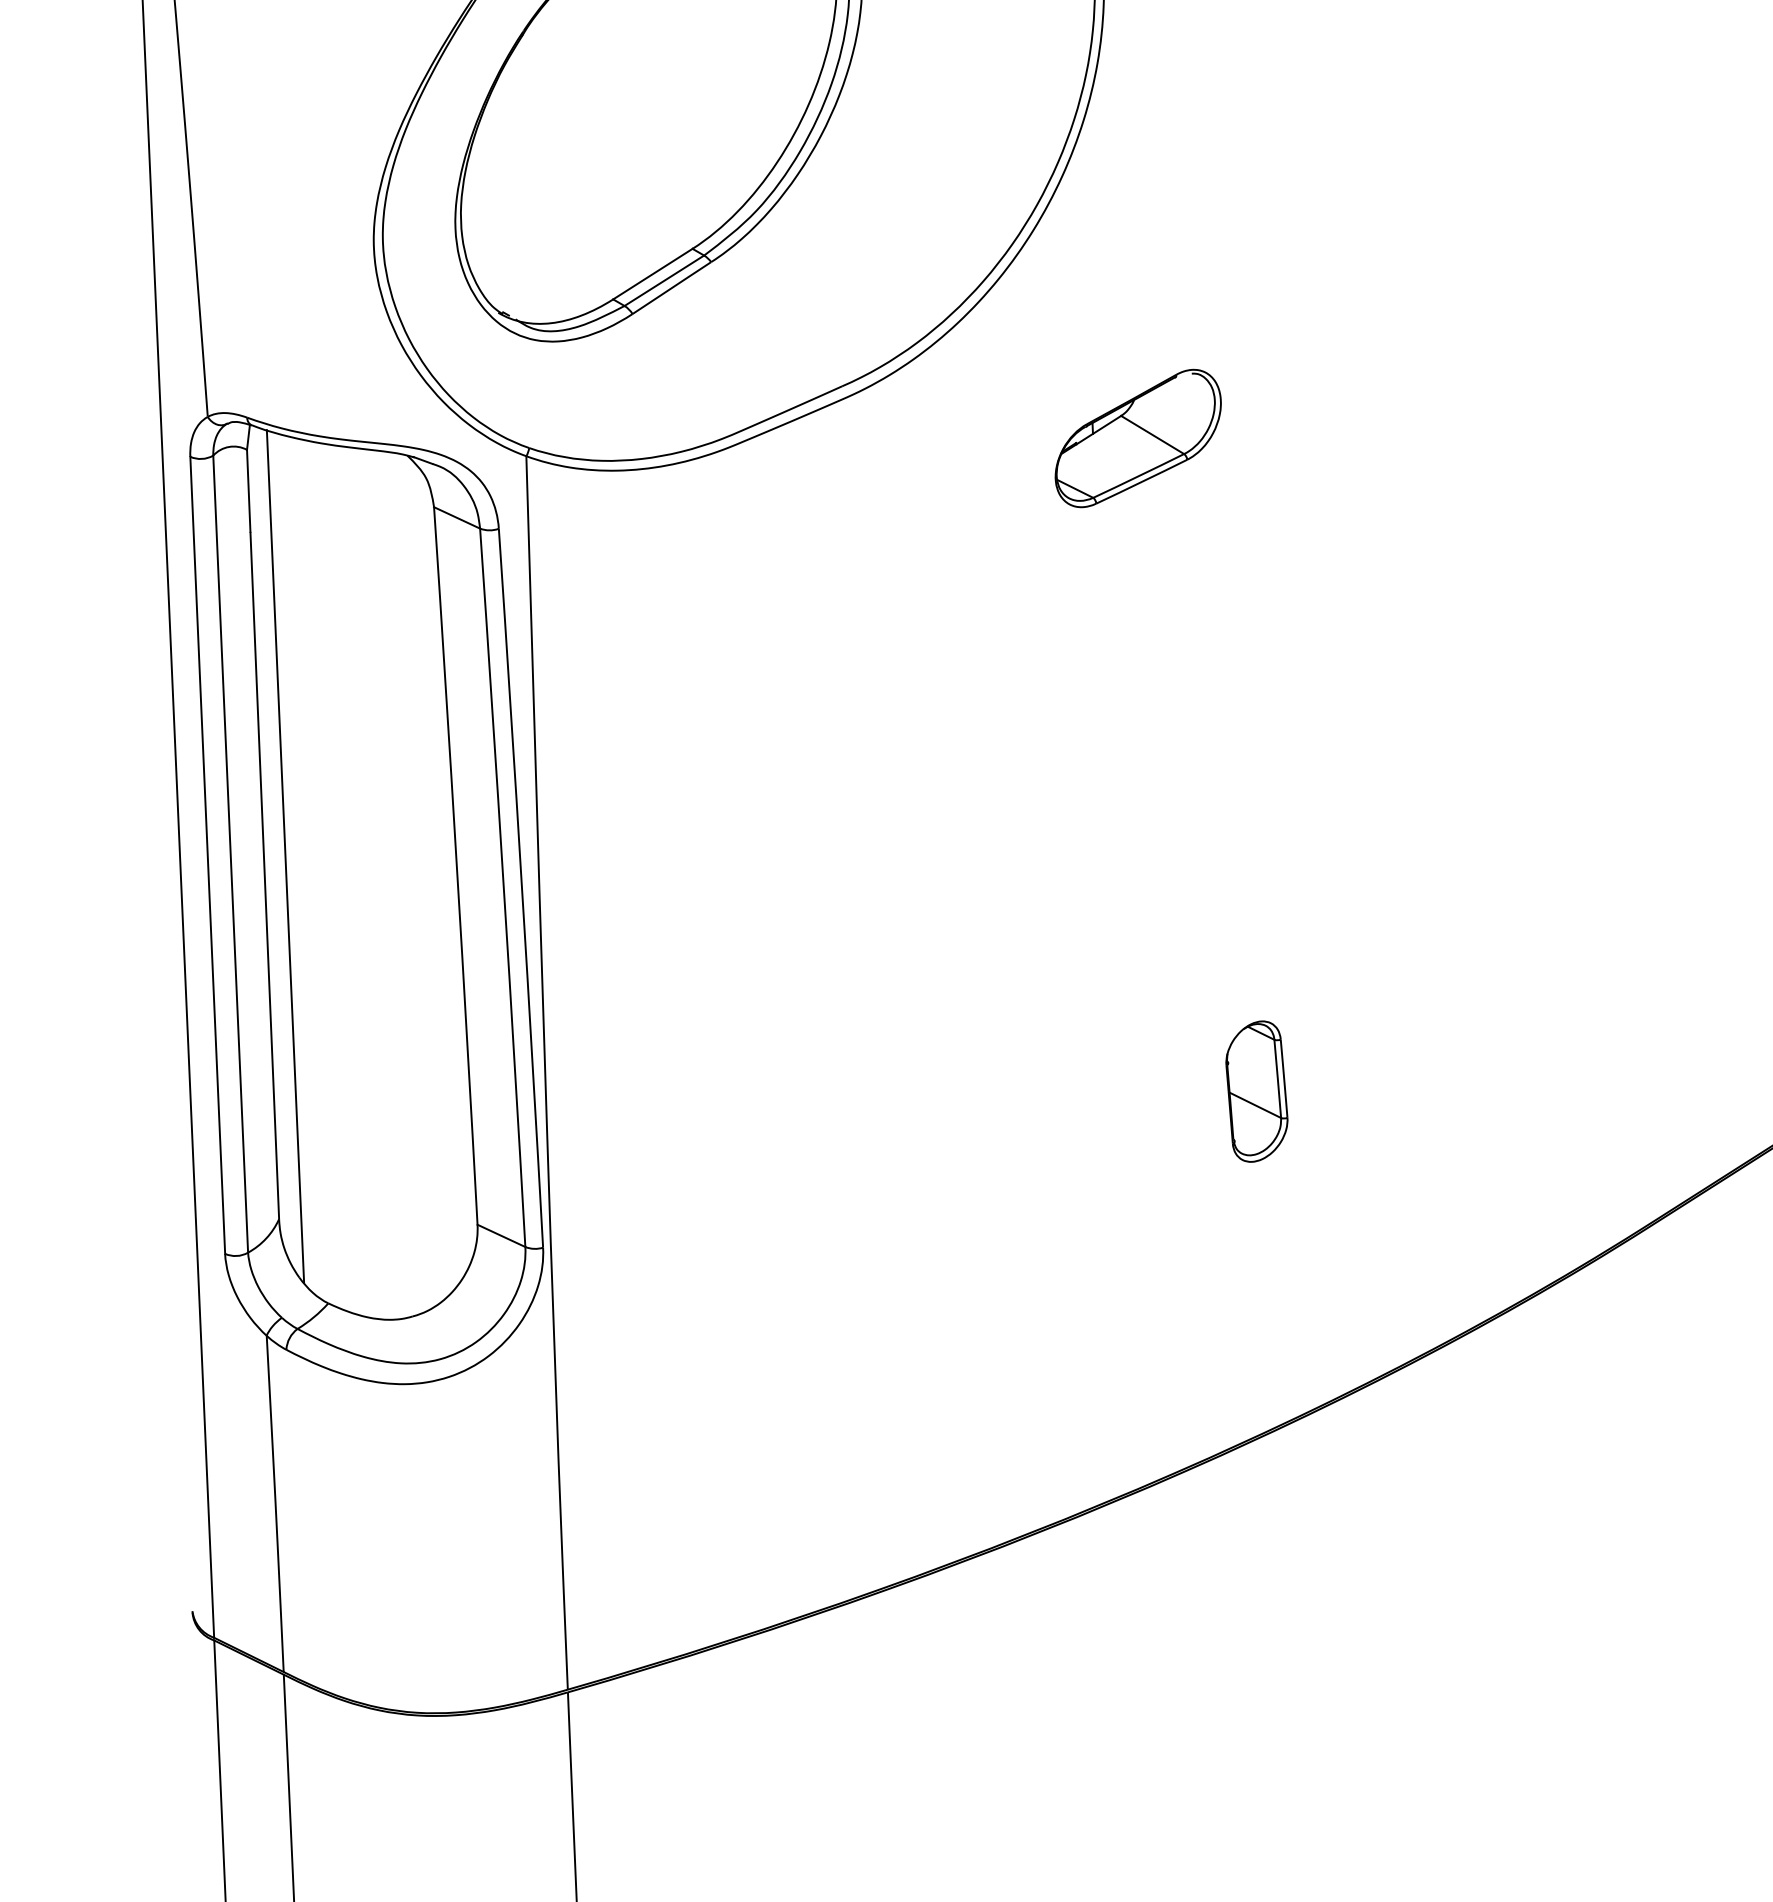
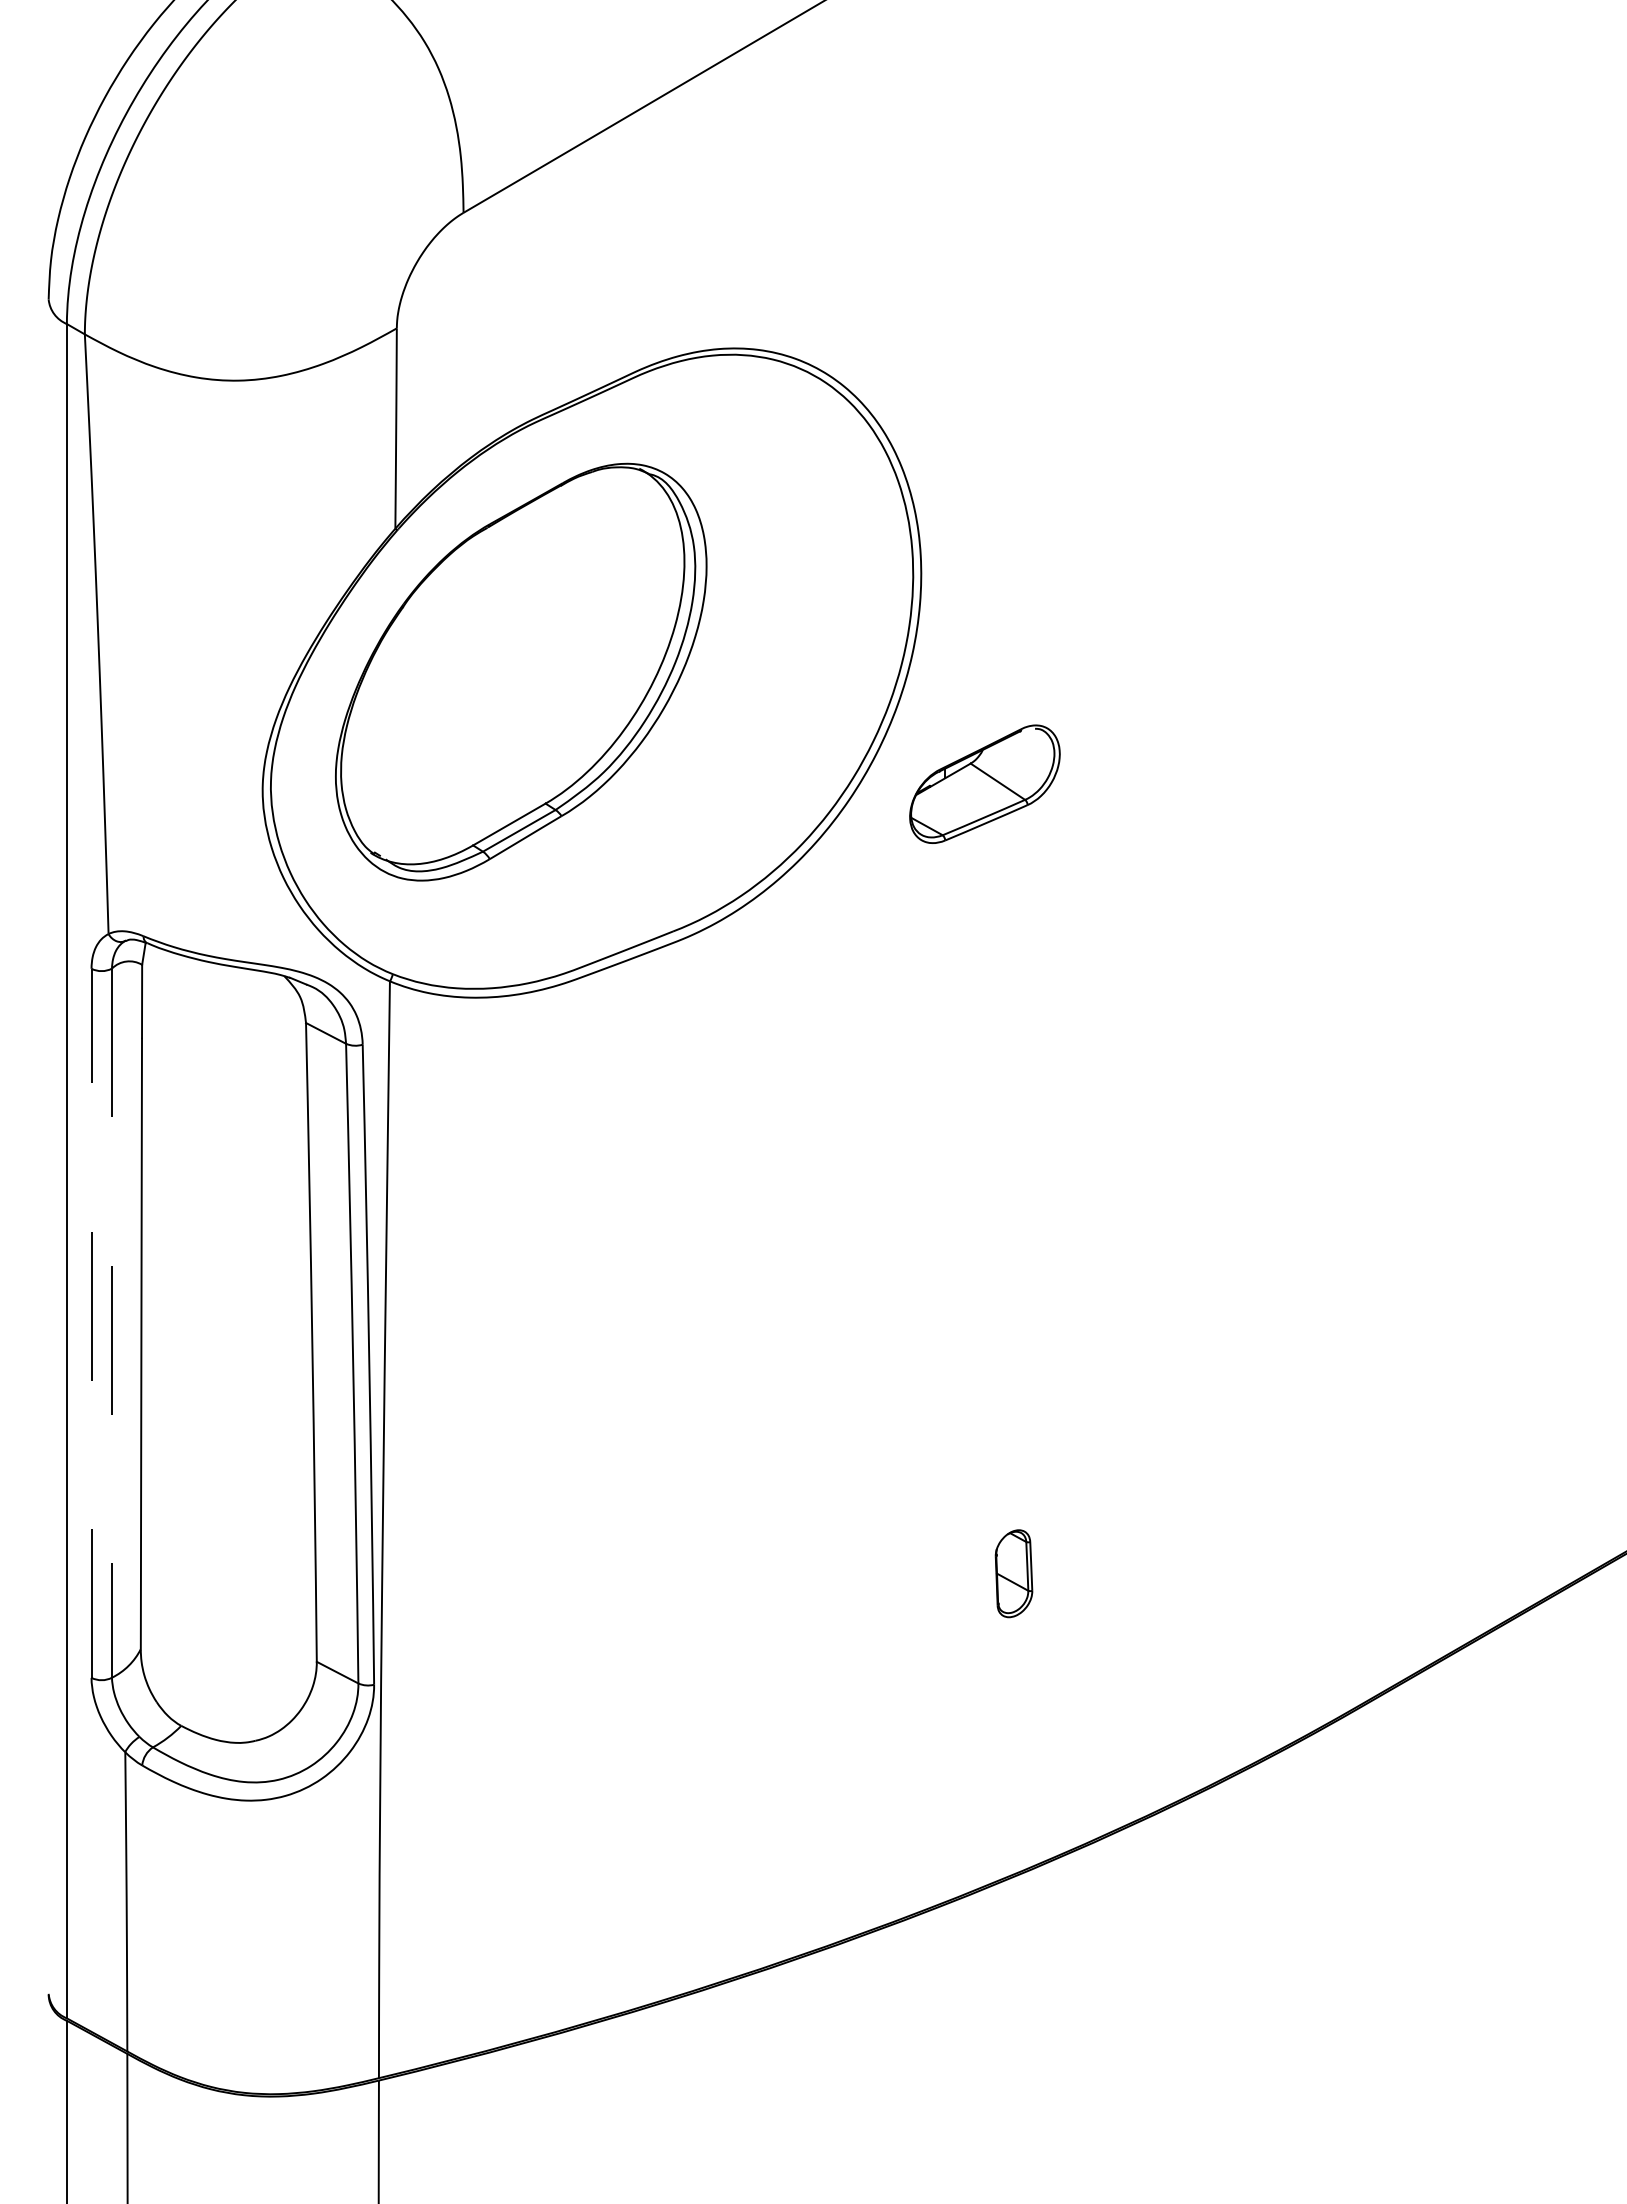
part: (1137, 437) -> (984, 783), moved
line: (230, 854) -> (111, 1323), solid -> dashed
line: (207, 855) -> (91, 1323), solid -> dashed
line: (285, 856) -> (160, 1327), removed
part: (1256, 1091) -> (1013, 1573), size x0.7

